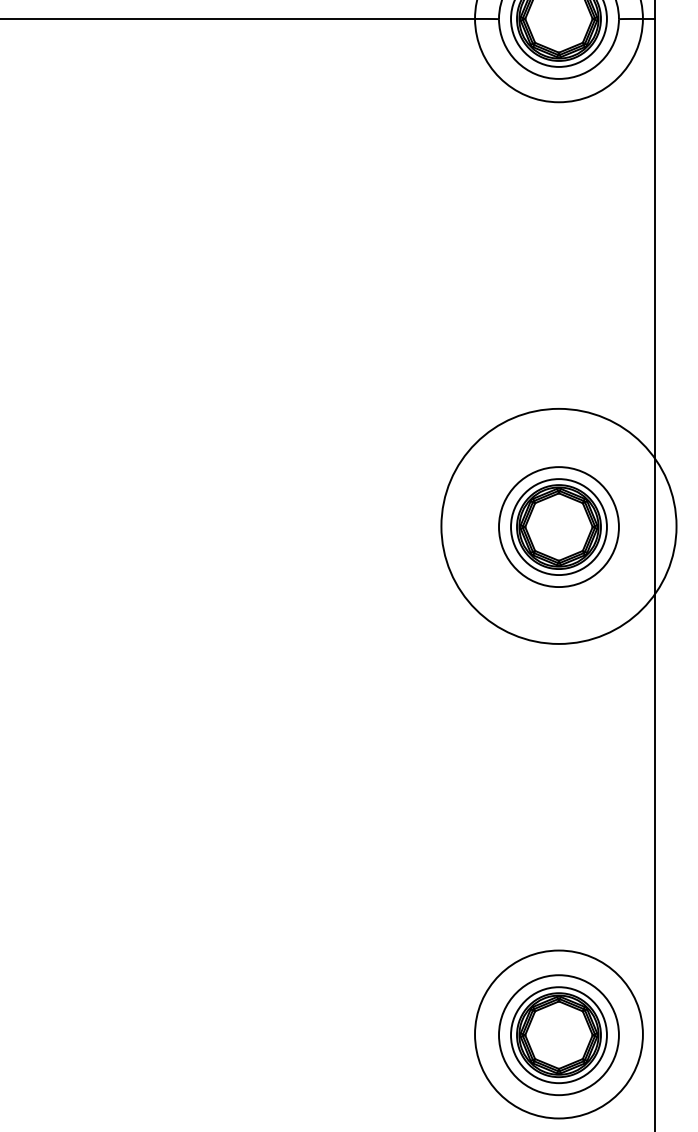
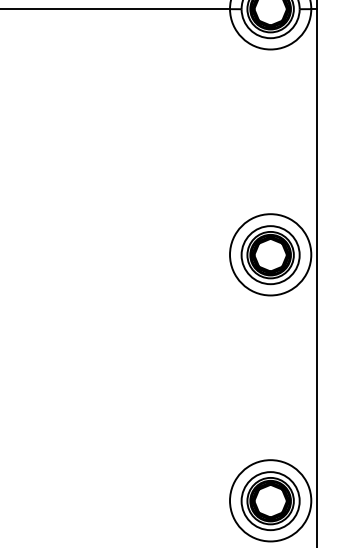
circle: (558, 525) -> (270, 254), size x0.71

